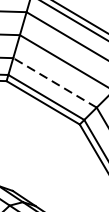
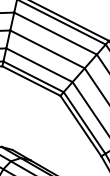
line: (55, 83) -> (39, 65), dashed -> solid

